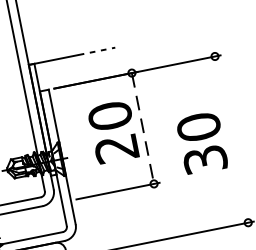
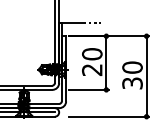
line: (143, 129) -> (106, 63), dashed -> solid
line: (231, 139) -> (146, 76), added

